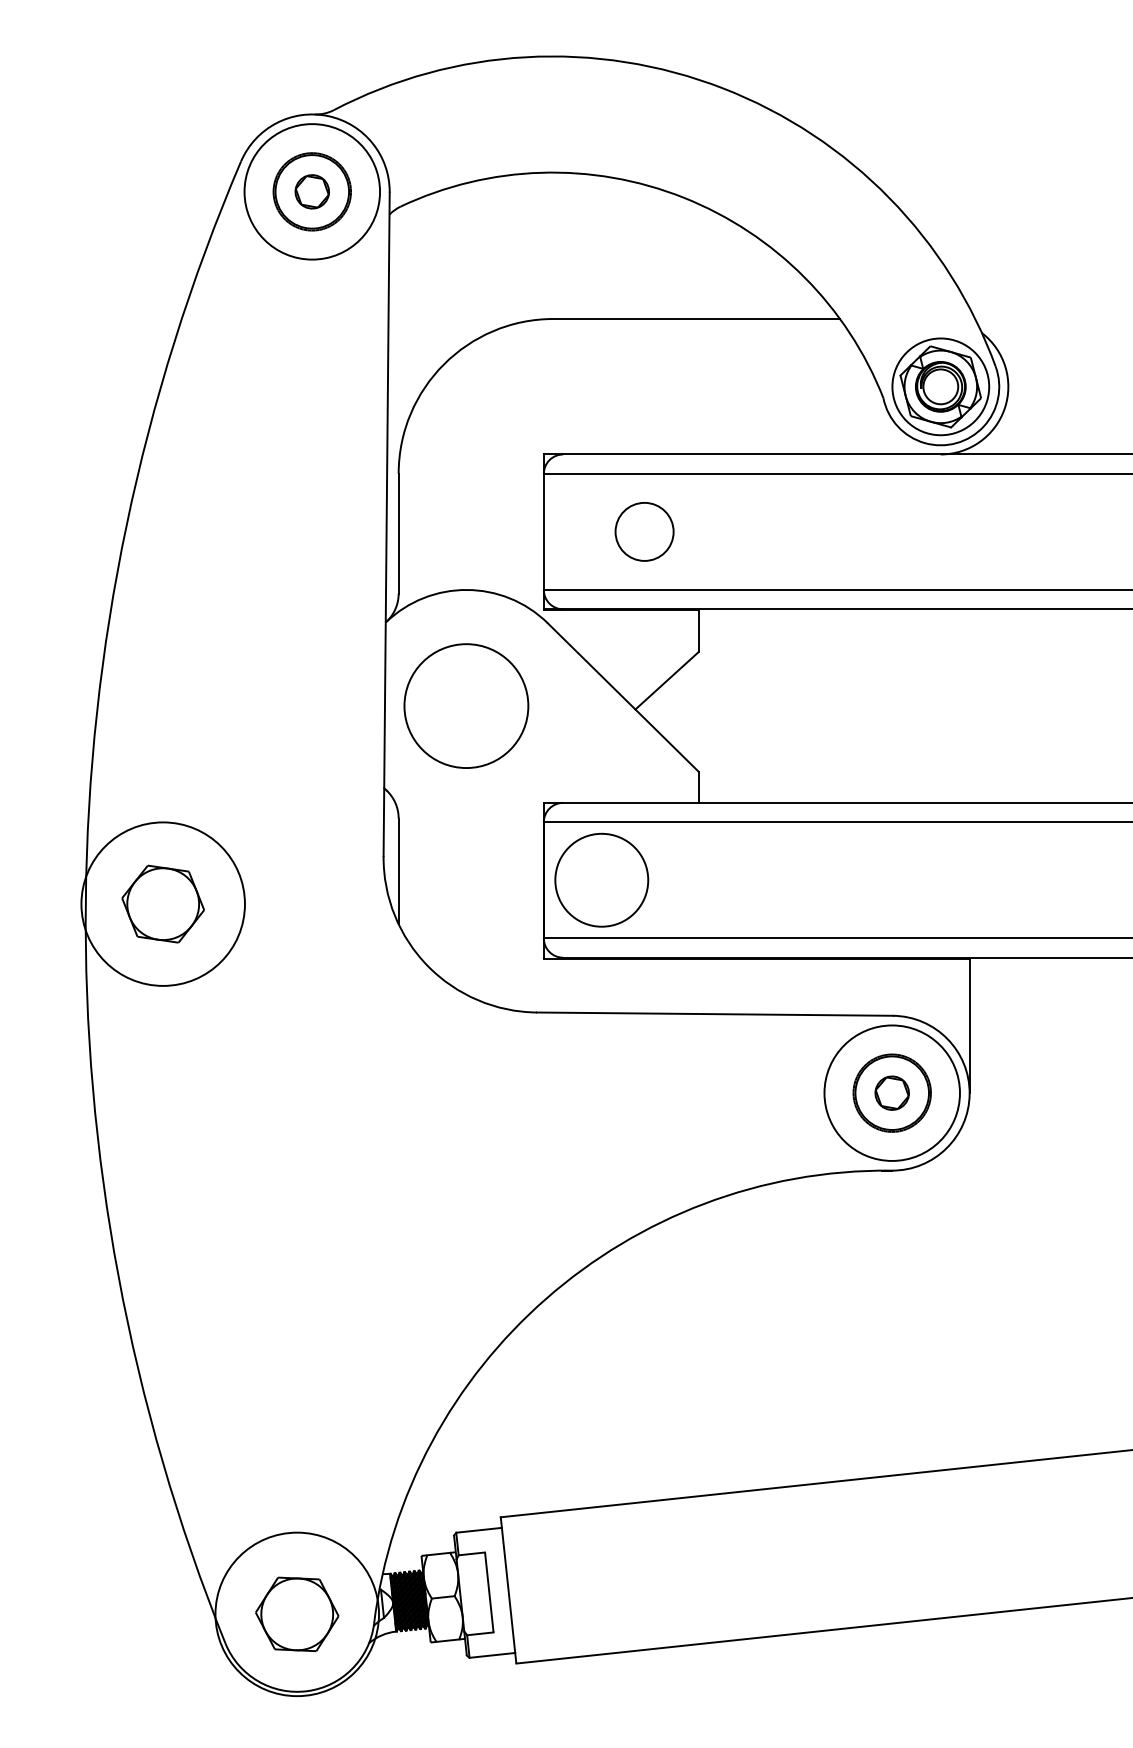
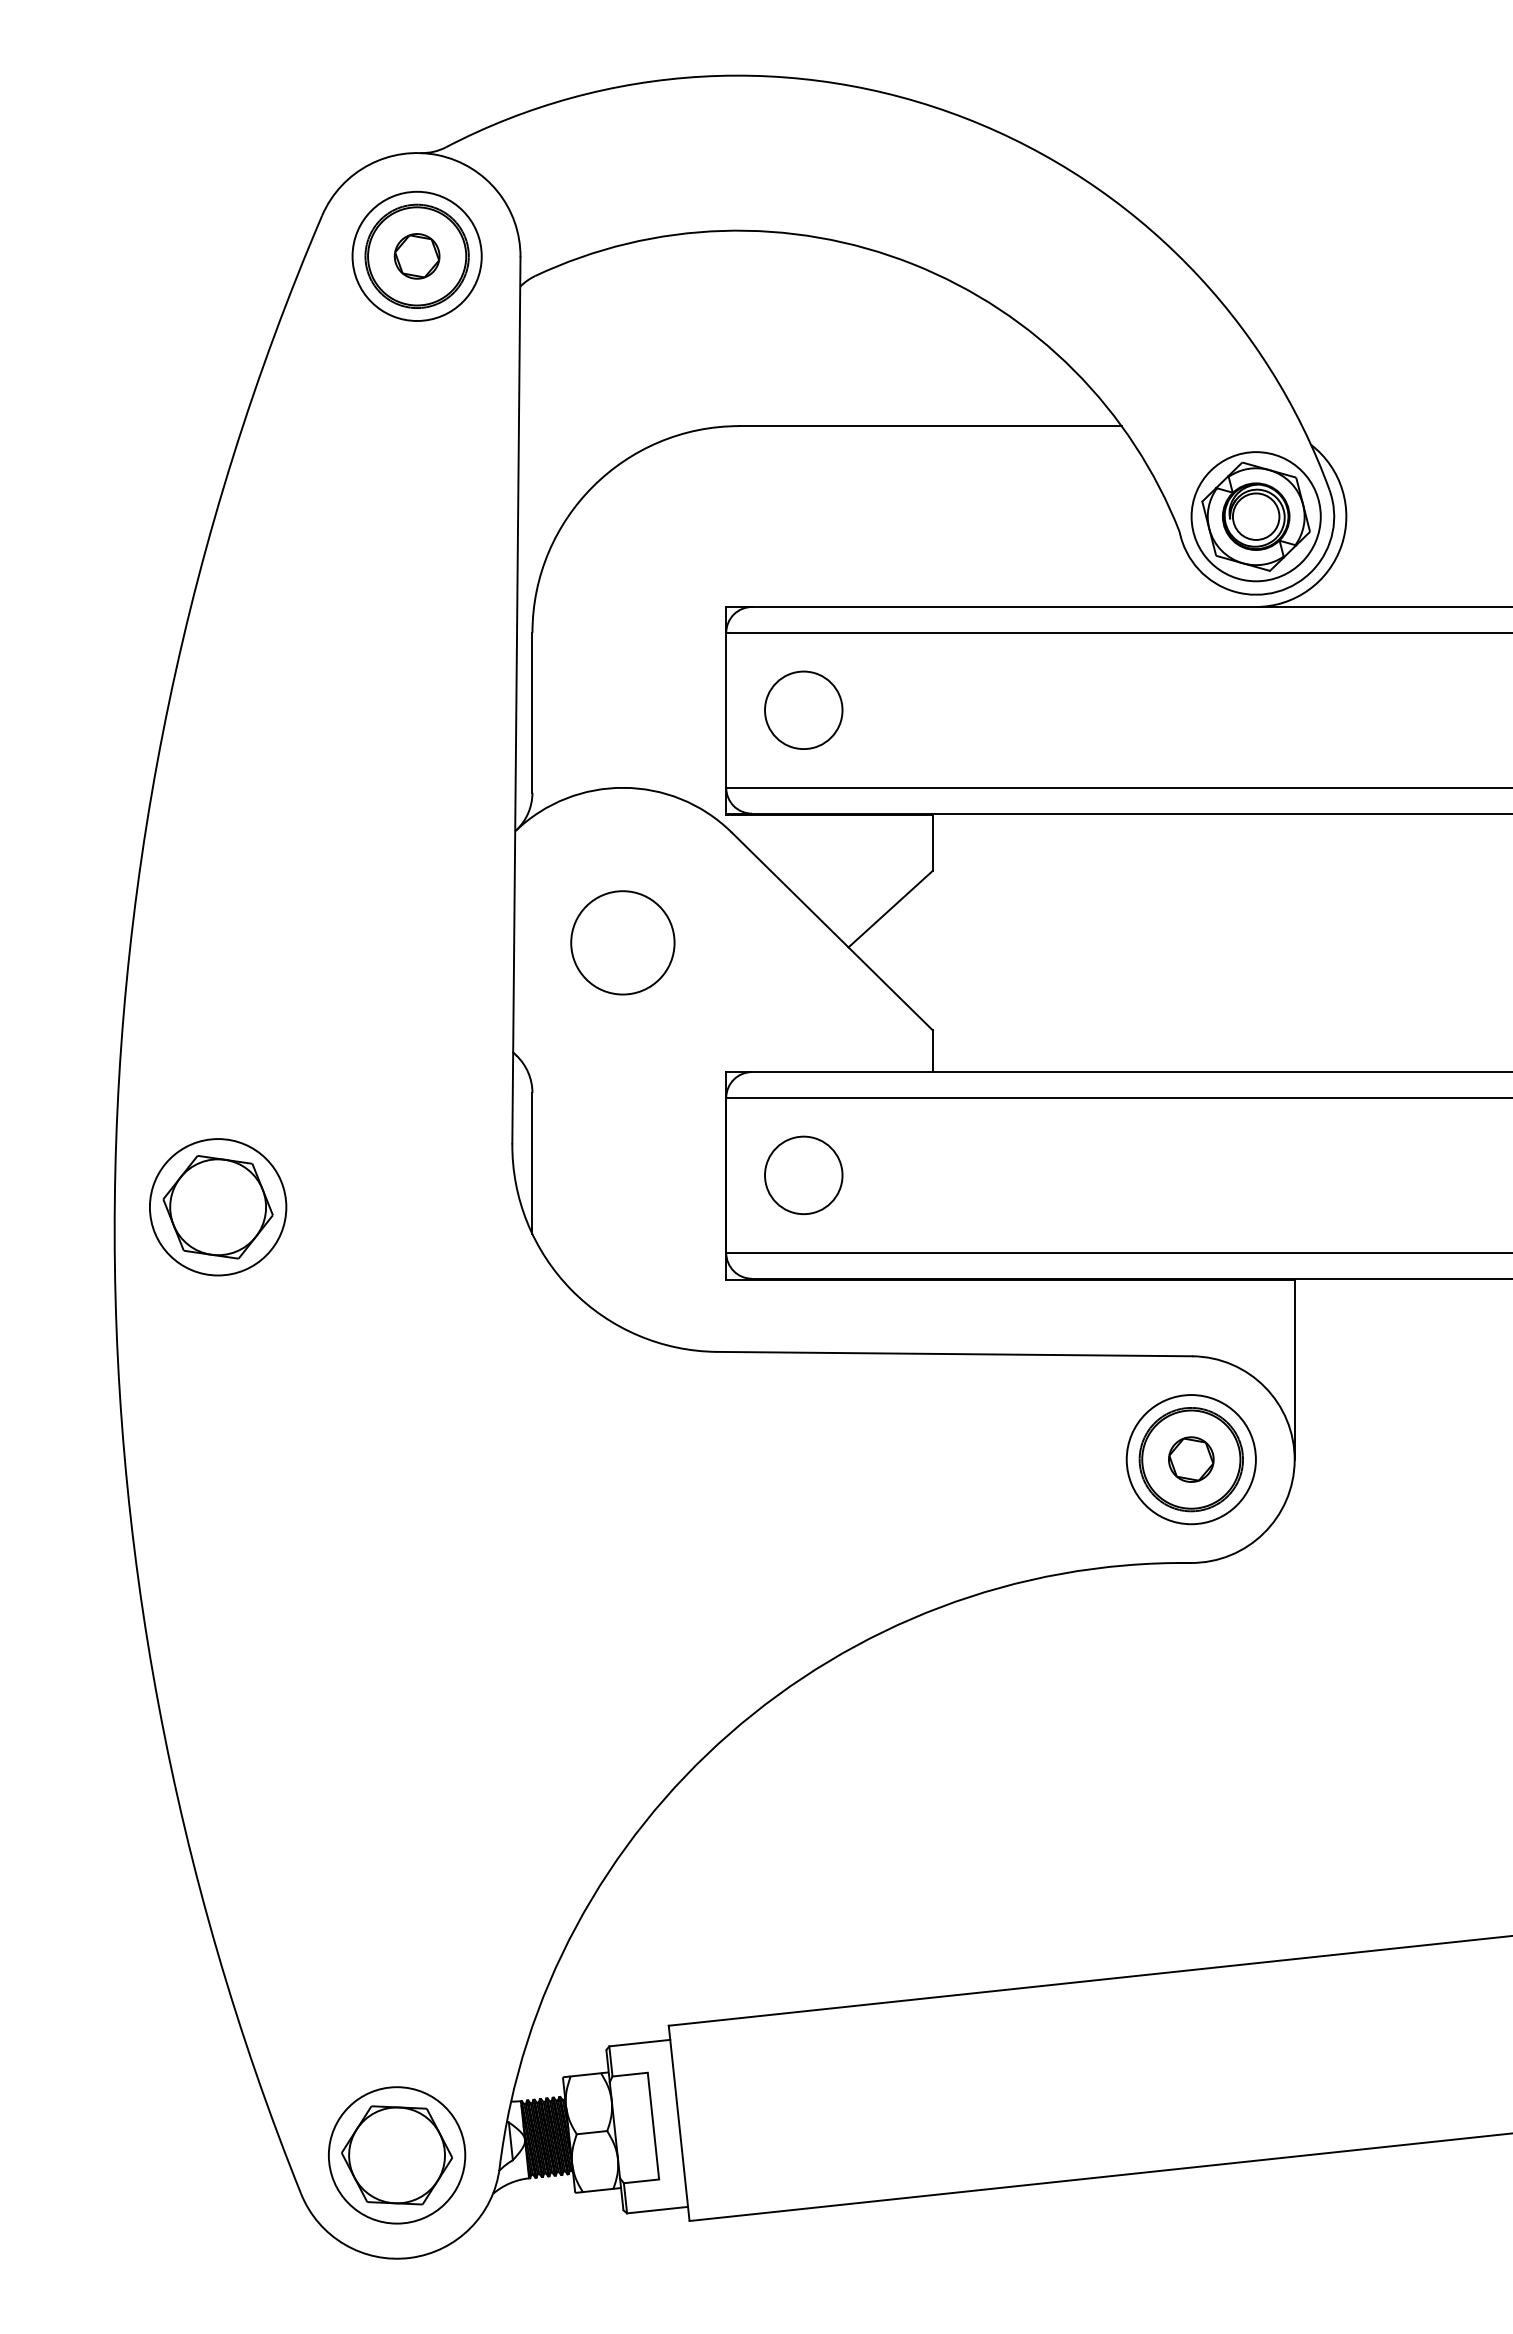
circle: (311, 191) -> (416, 256), size x0.71
circle: (644, 531) -> (803, 709), moved
circle: (466, 705) -> (622, 942), size x0.62
circle: (601, 880) -> (803, 1175), size x0.62
circle: (162, 904) -> (217, 1207), size x0.62
circle: (891, 1093) -> (1190, 1459), size x0.71
circle: (296, 1614) -> (396, 2155), size x0.62

